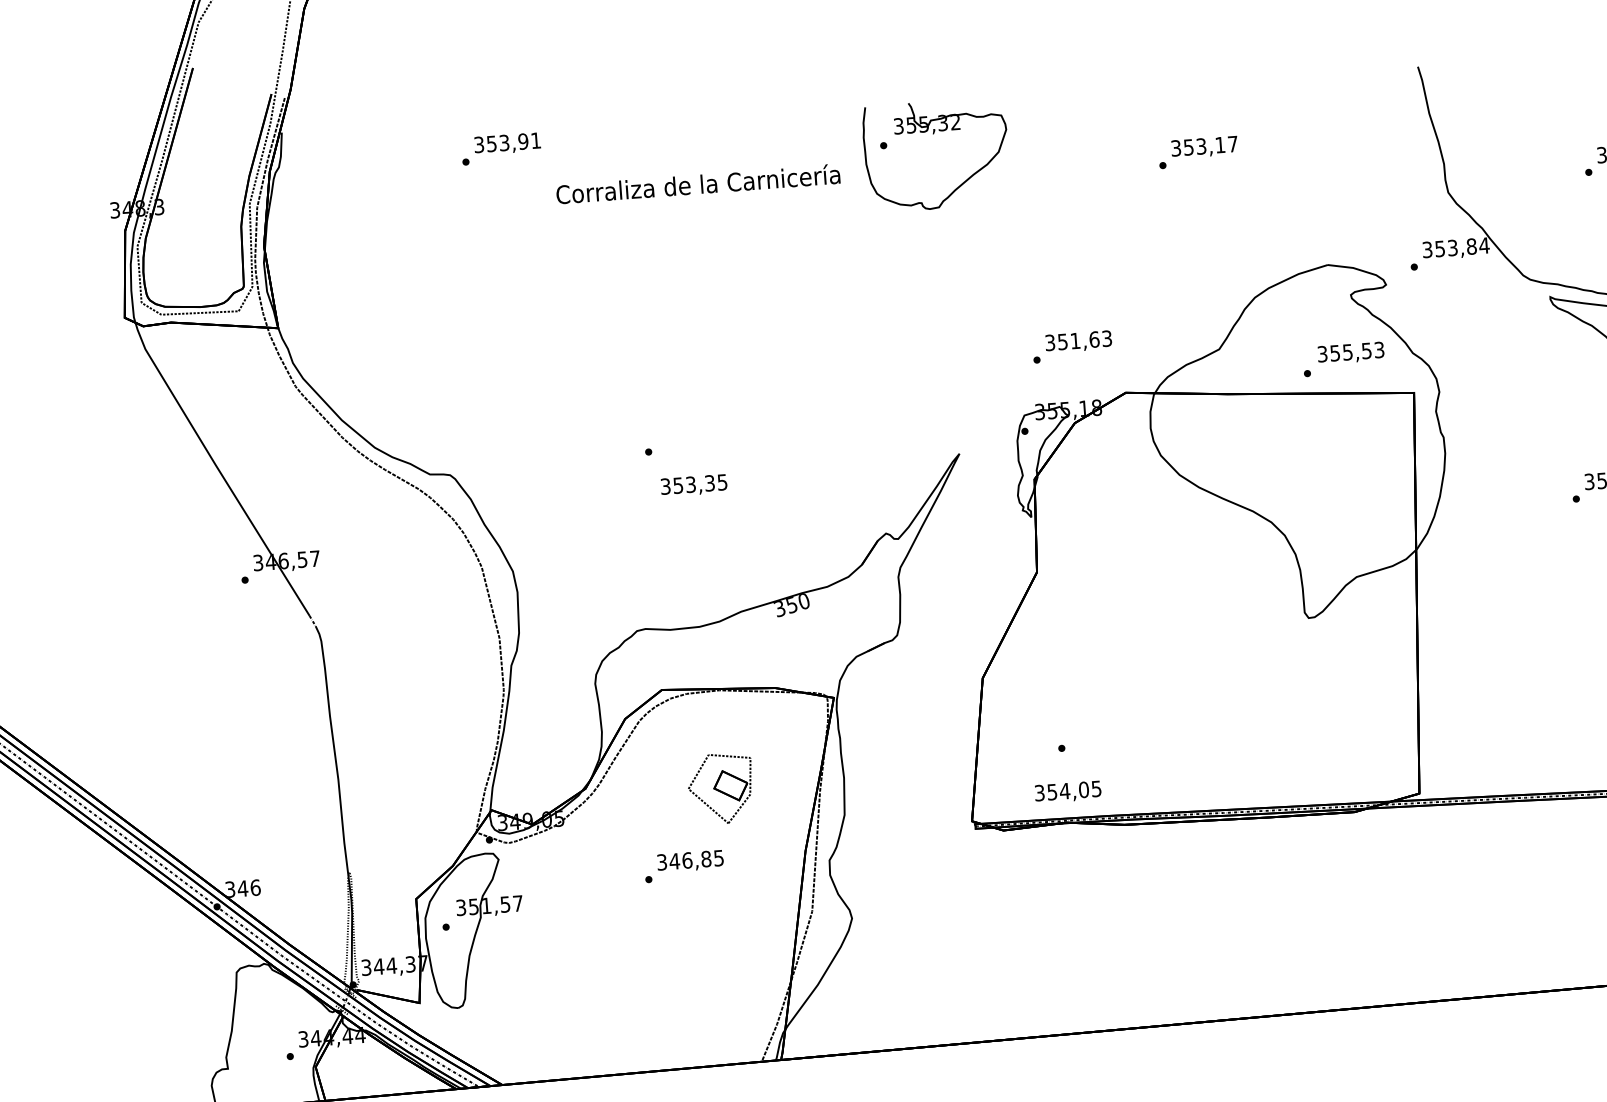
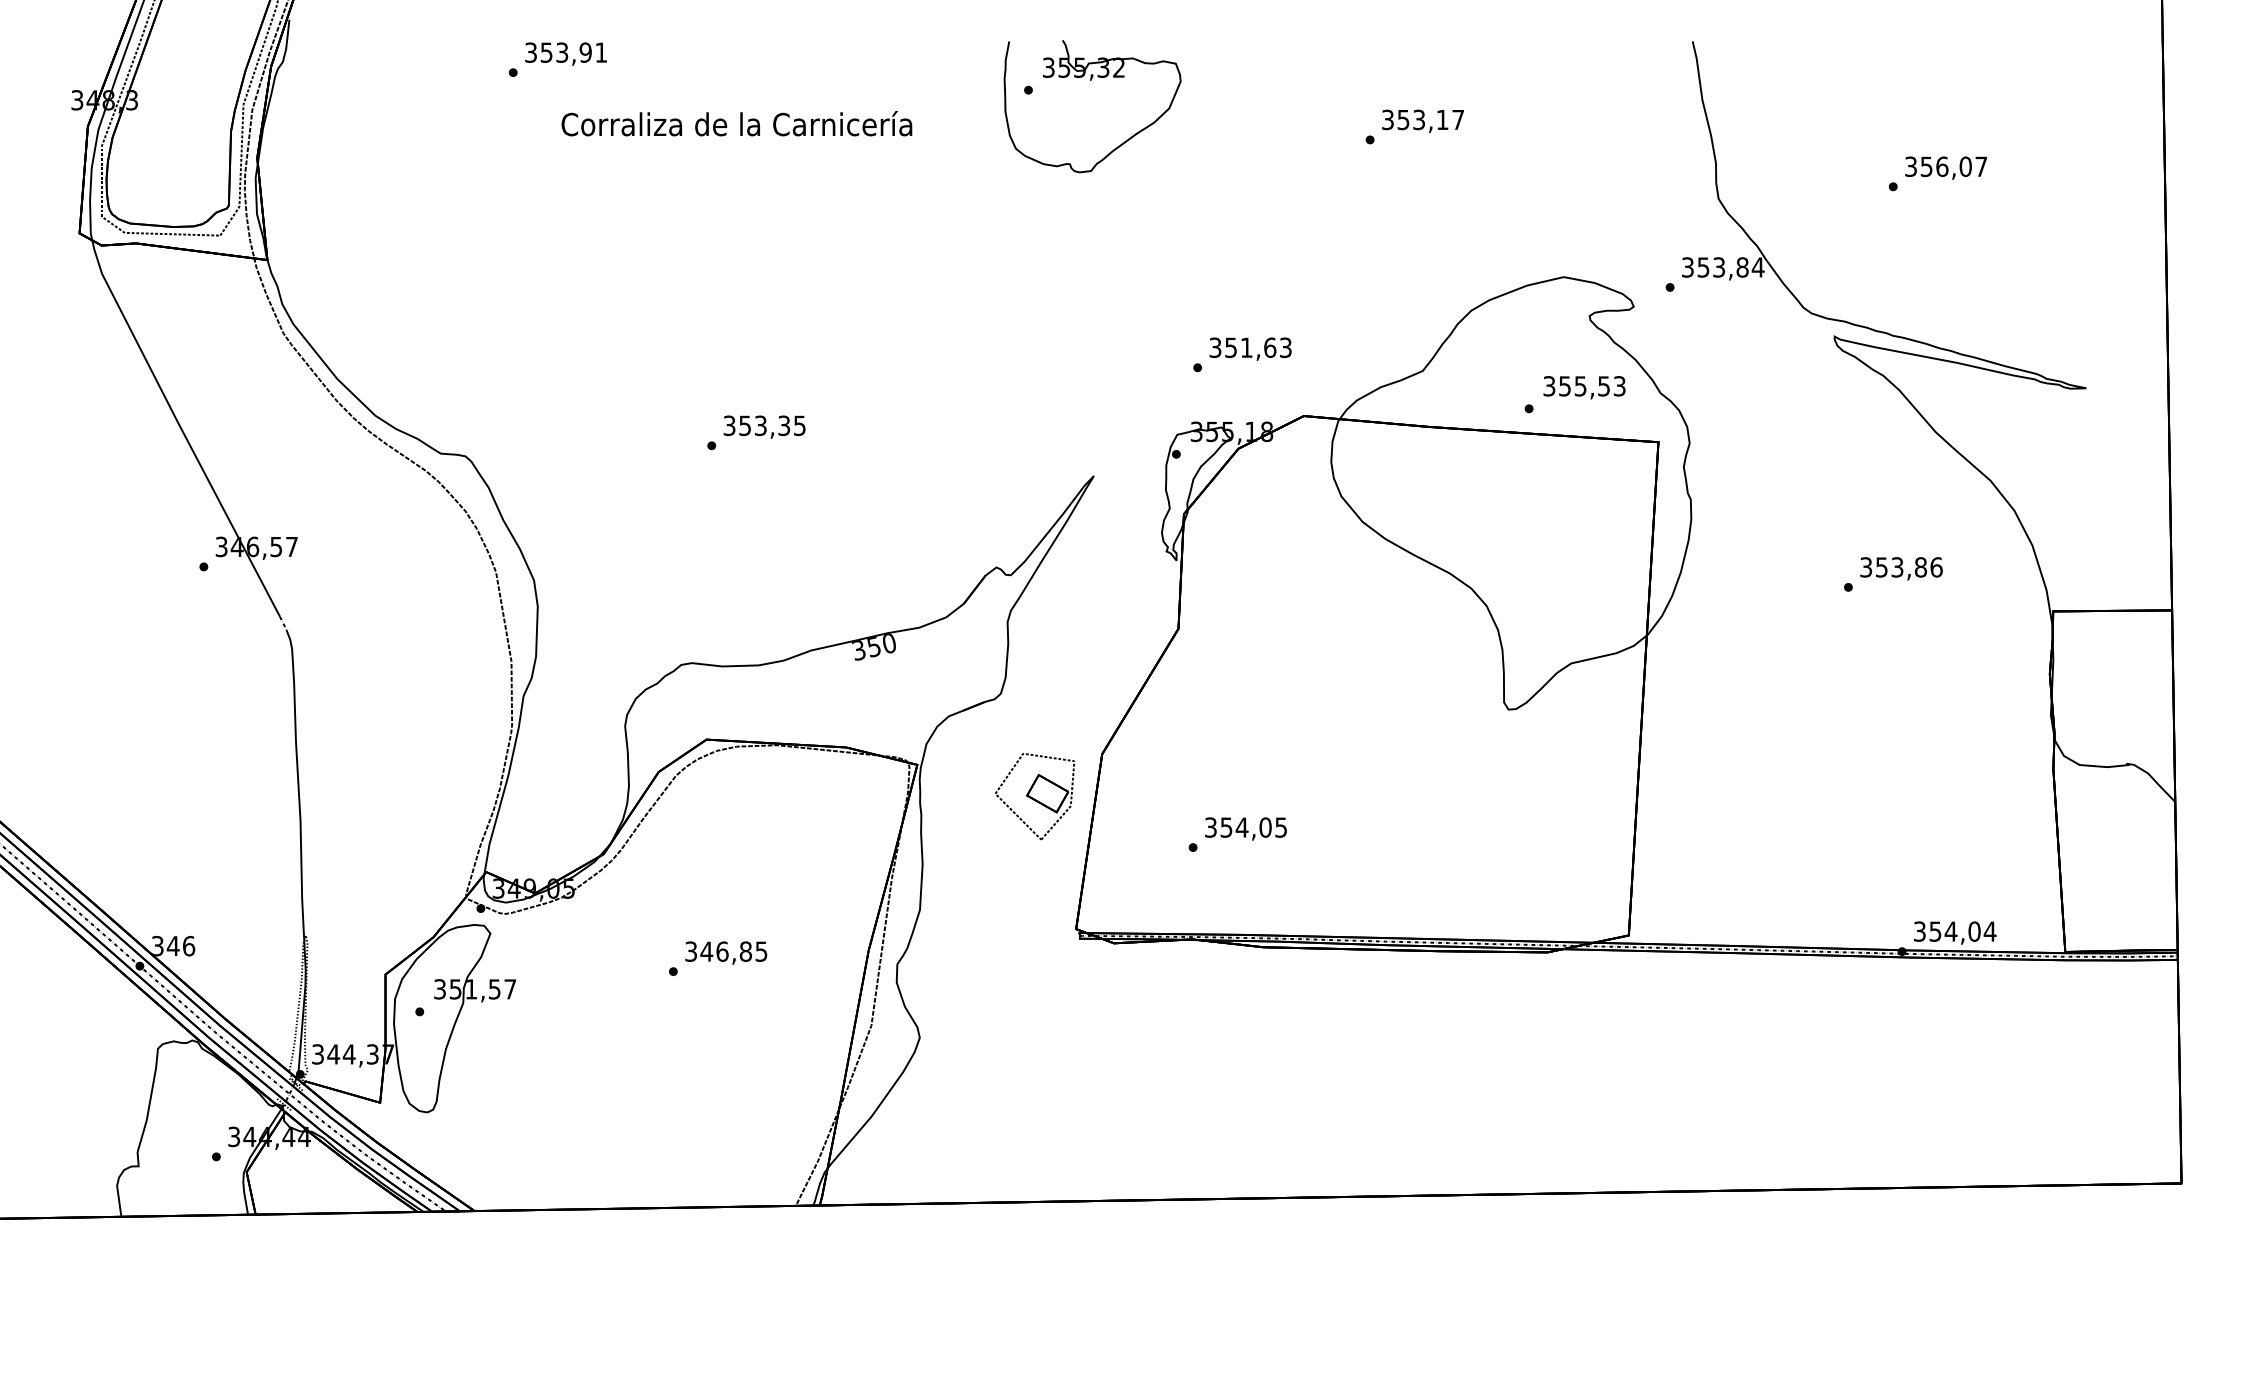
text: (697, 183) -> (736, 123), moved
text: (693, 485) -> (764, 426), moved
part: (721, 788) -> (1035, 796), moved
text: (1067, 791) -> (1245, 828), moved

